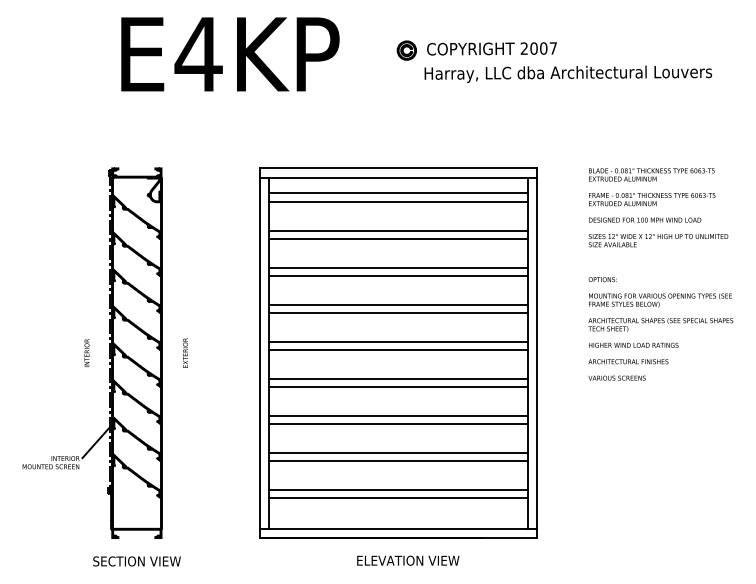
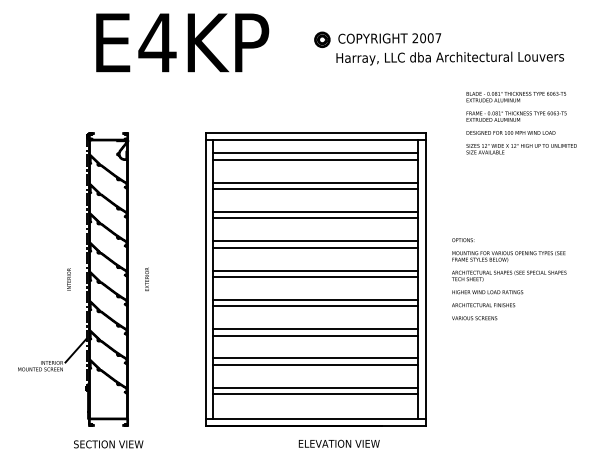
text: (658, 207) -> (521, 122), moved
text: (660, 328) -> (508, 278), moved
text: (408, 560) -> (339, 443), moved

